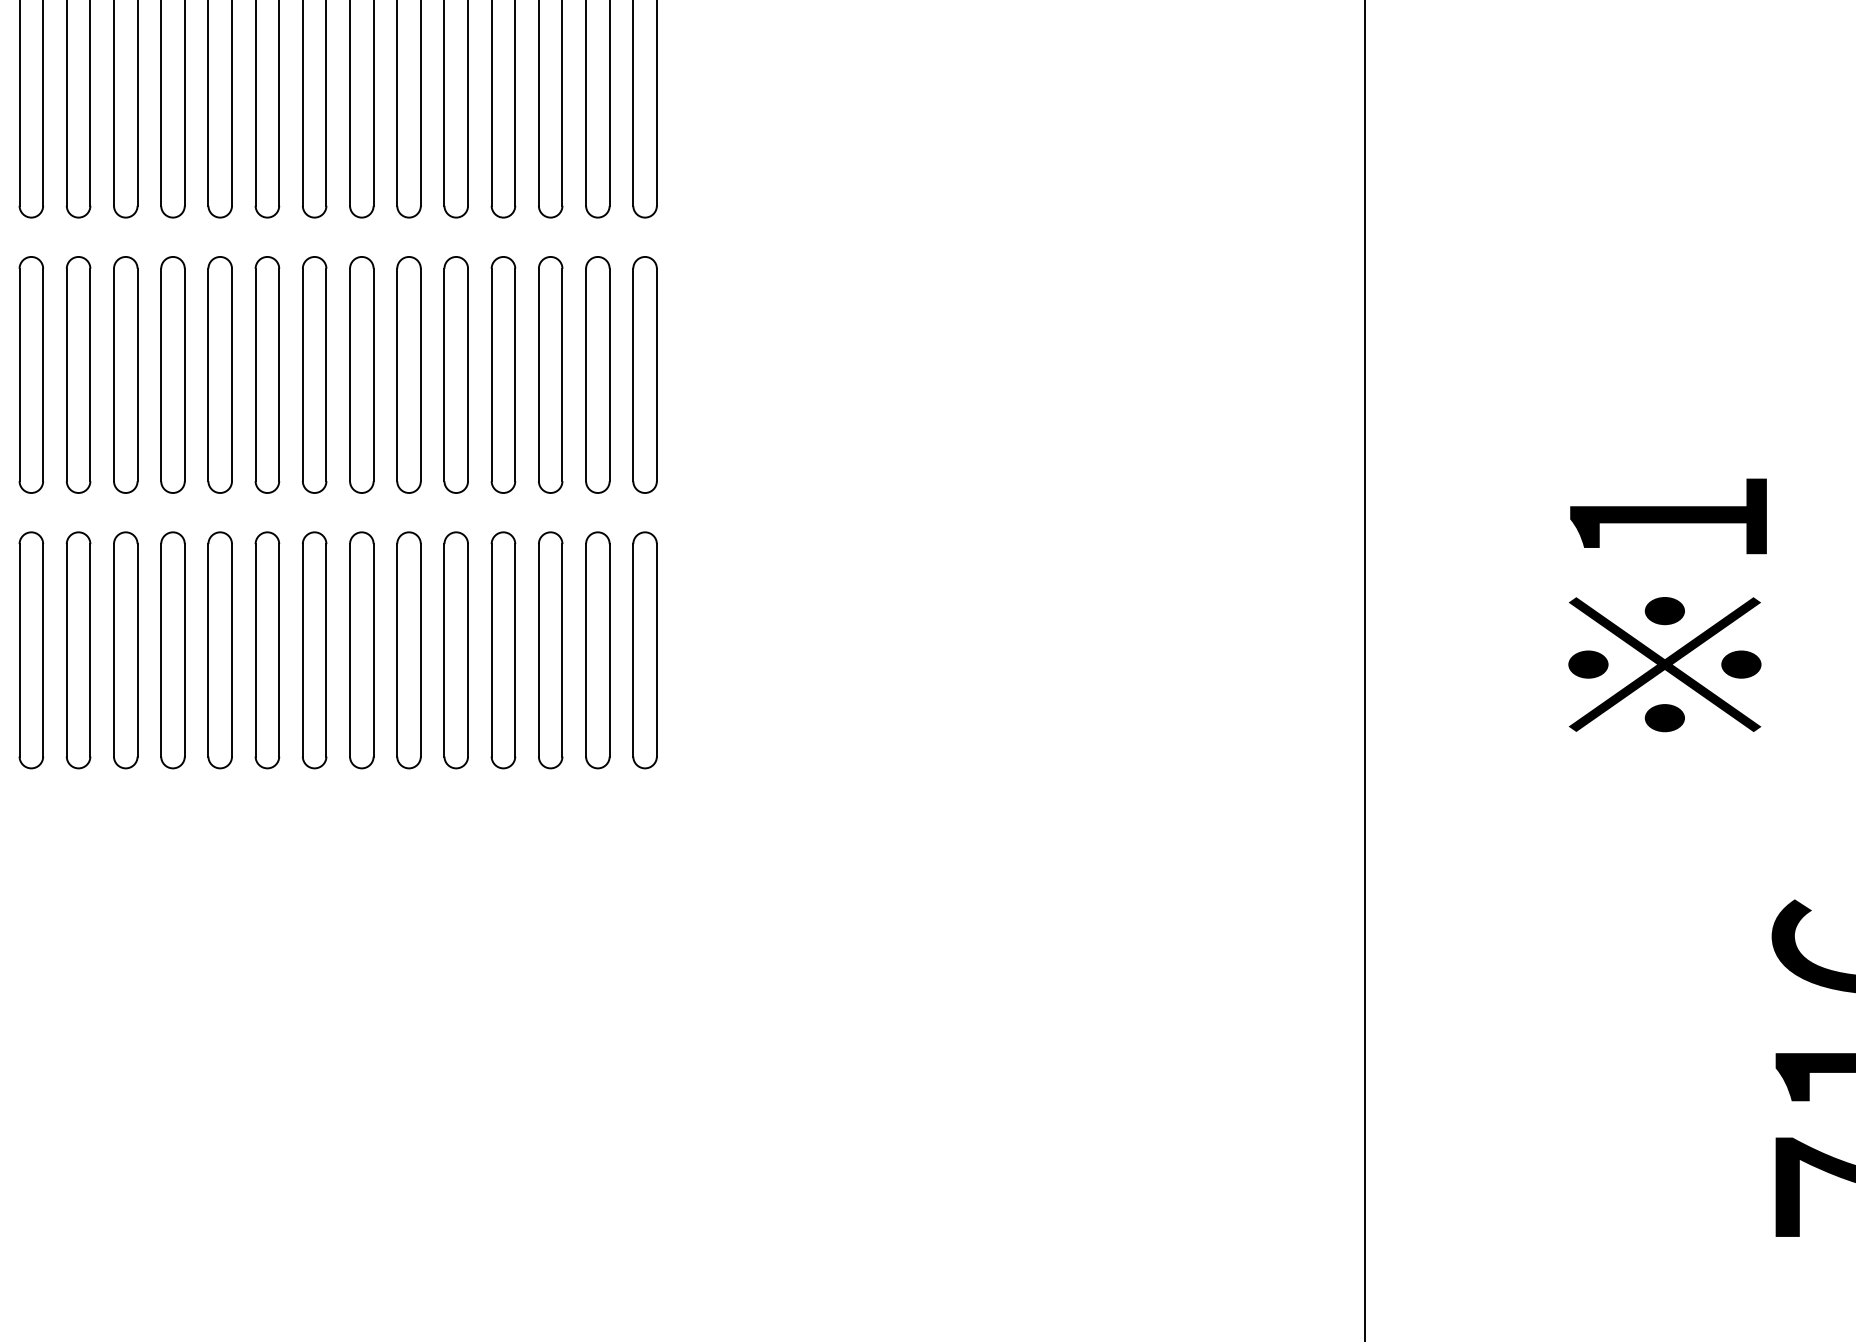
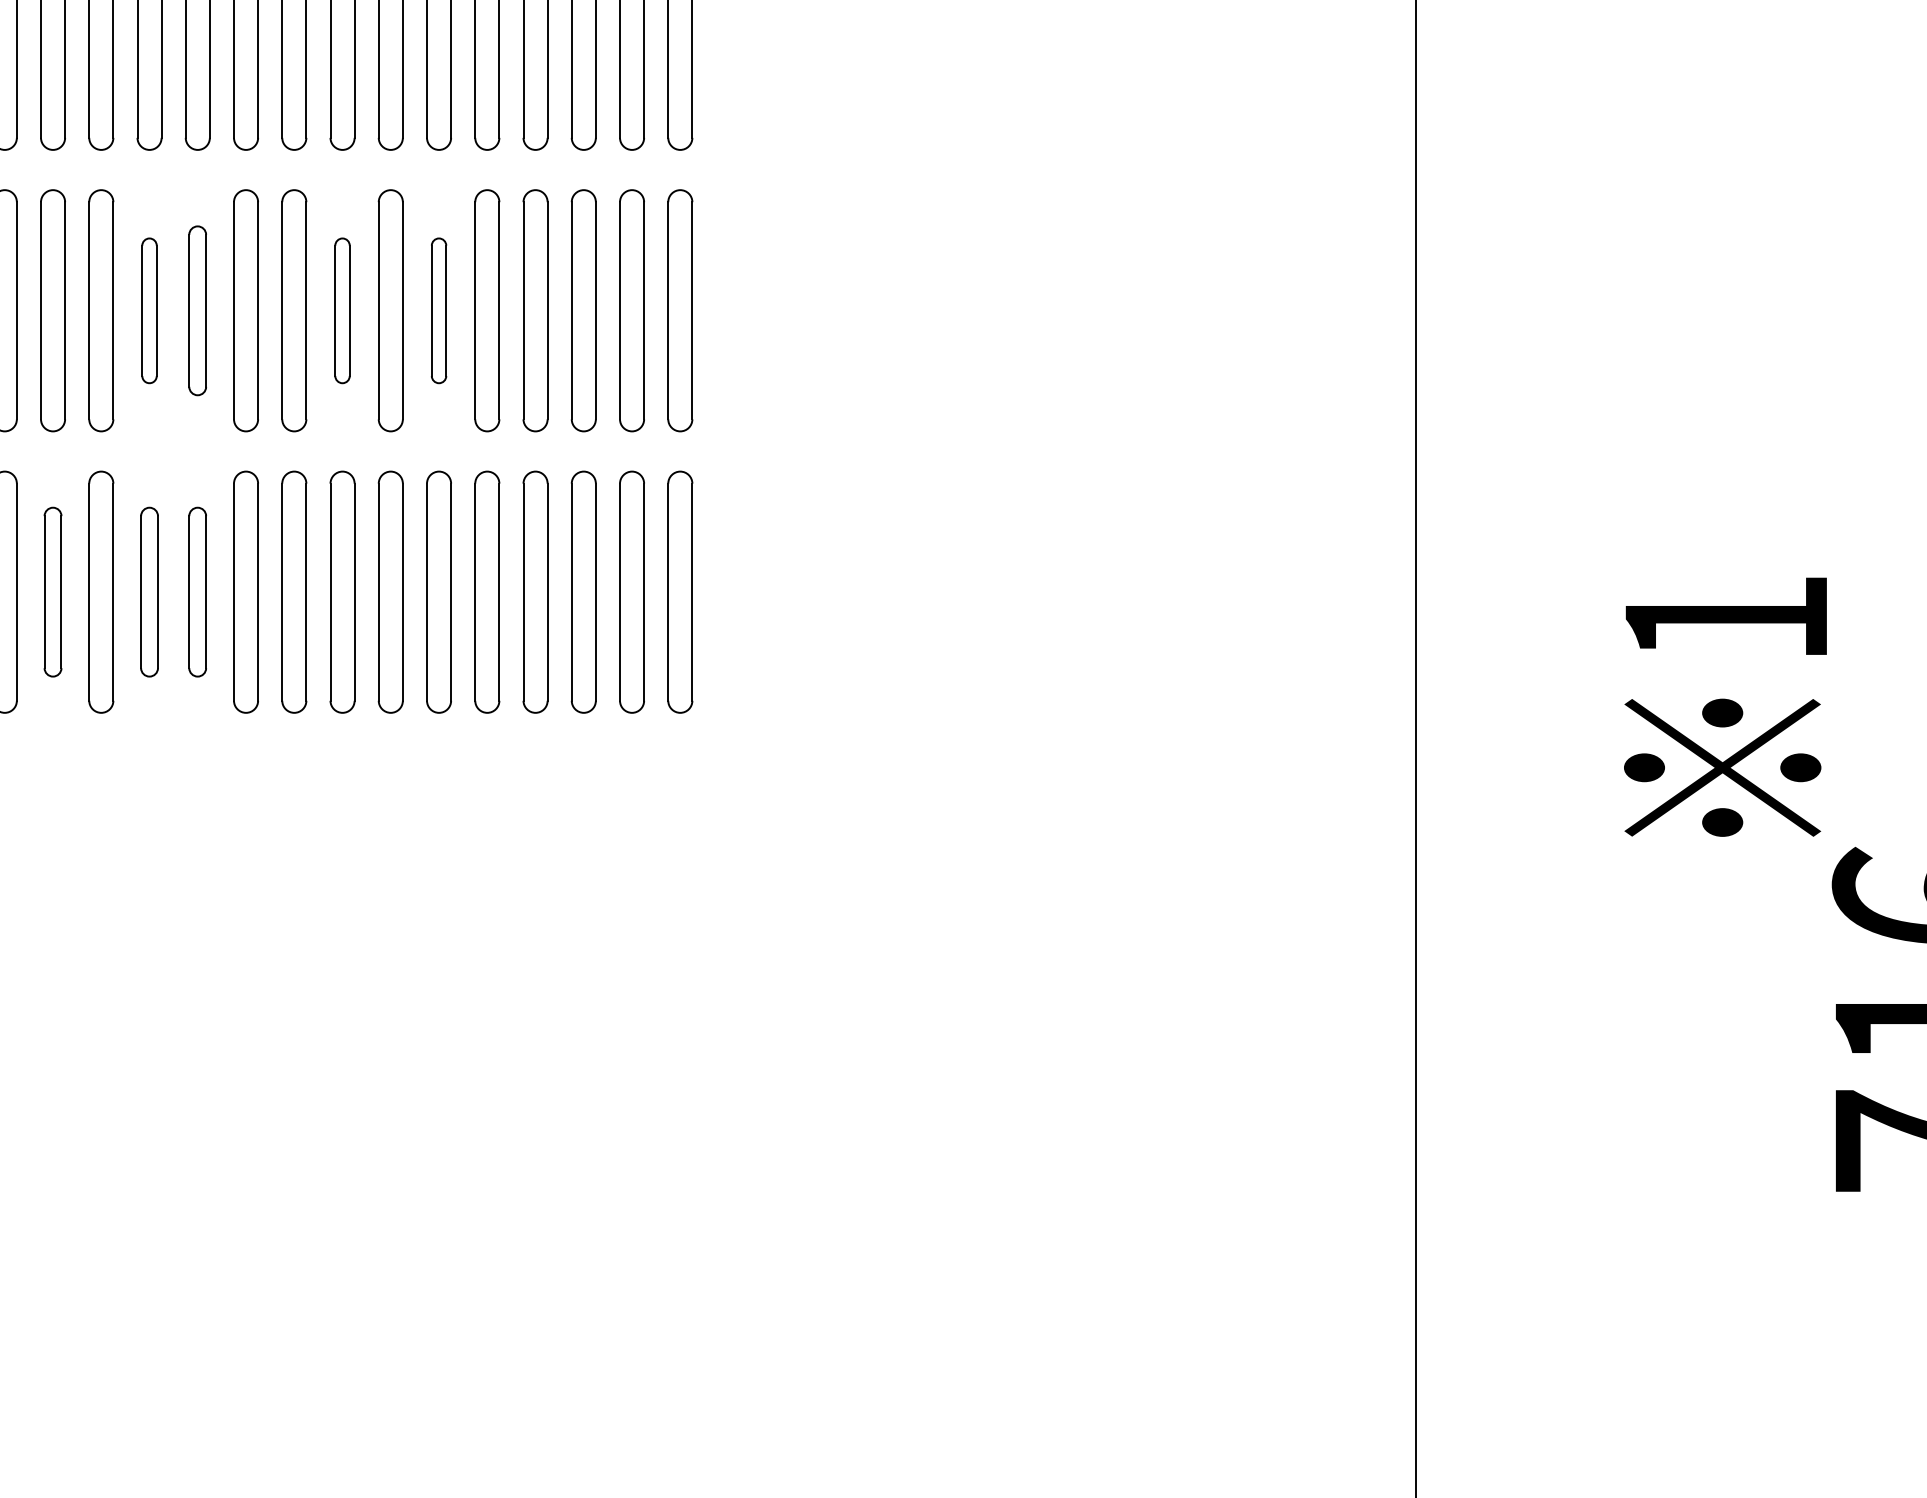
part: (125, 374) -> (149, 310), size x0.6
part: (172, 374) -> (197, 310), size x0.7
part: (314, 374) -> (342, 310), size x0.6
part: (408, 374) -> (438, 310), size x0.6
text: (1667, 604) -> (1725, 706), moved
part: (30, 649) -> (52, 591), size x0.7
part: (125, 649) -> (149, 591), size x0.7
part: (172, 649) -> (197, 591), size x0.7

